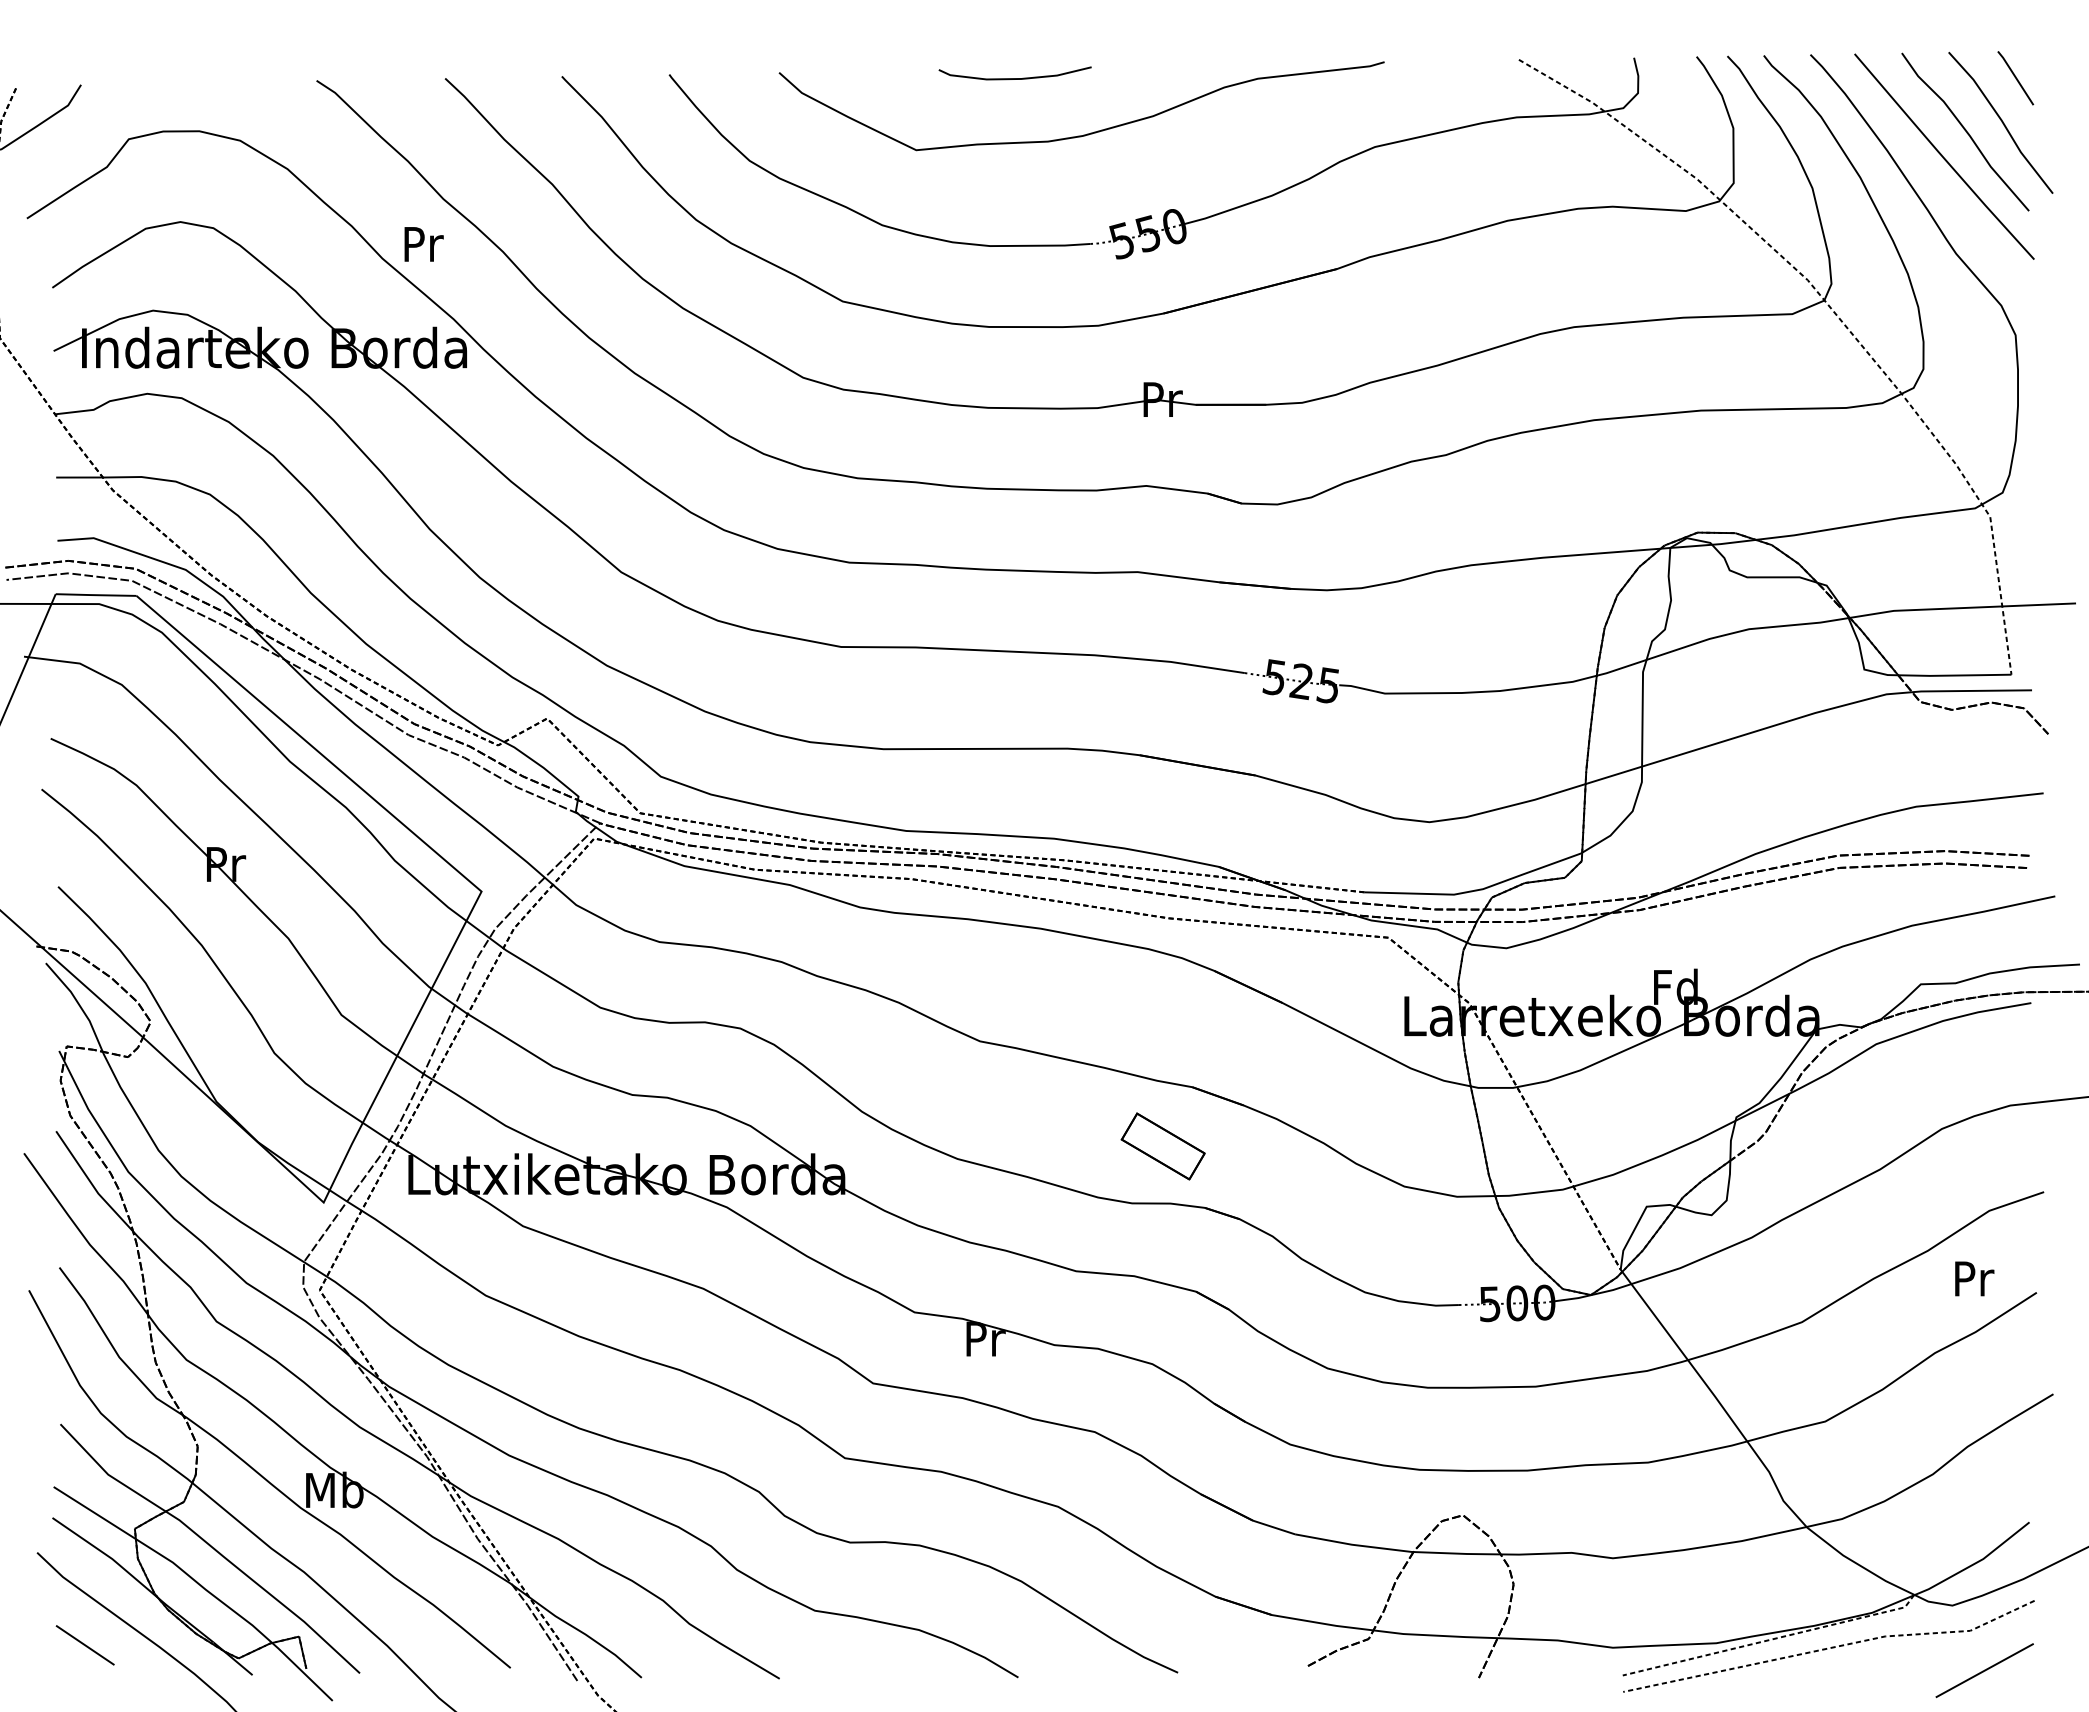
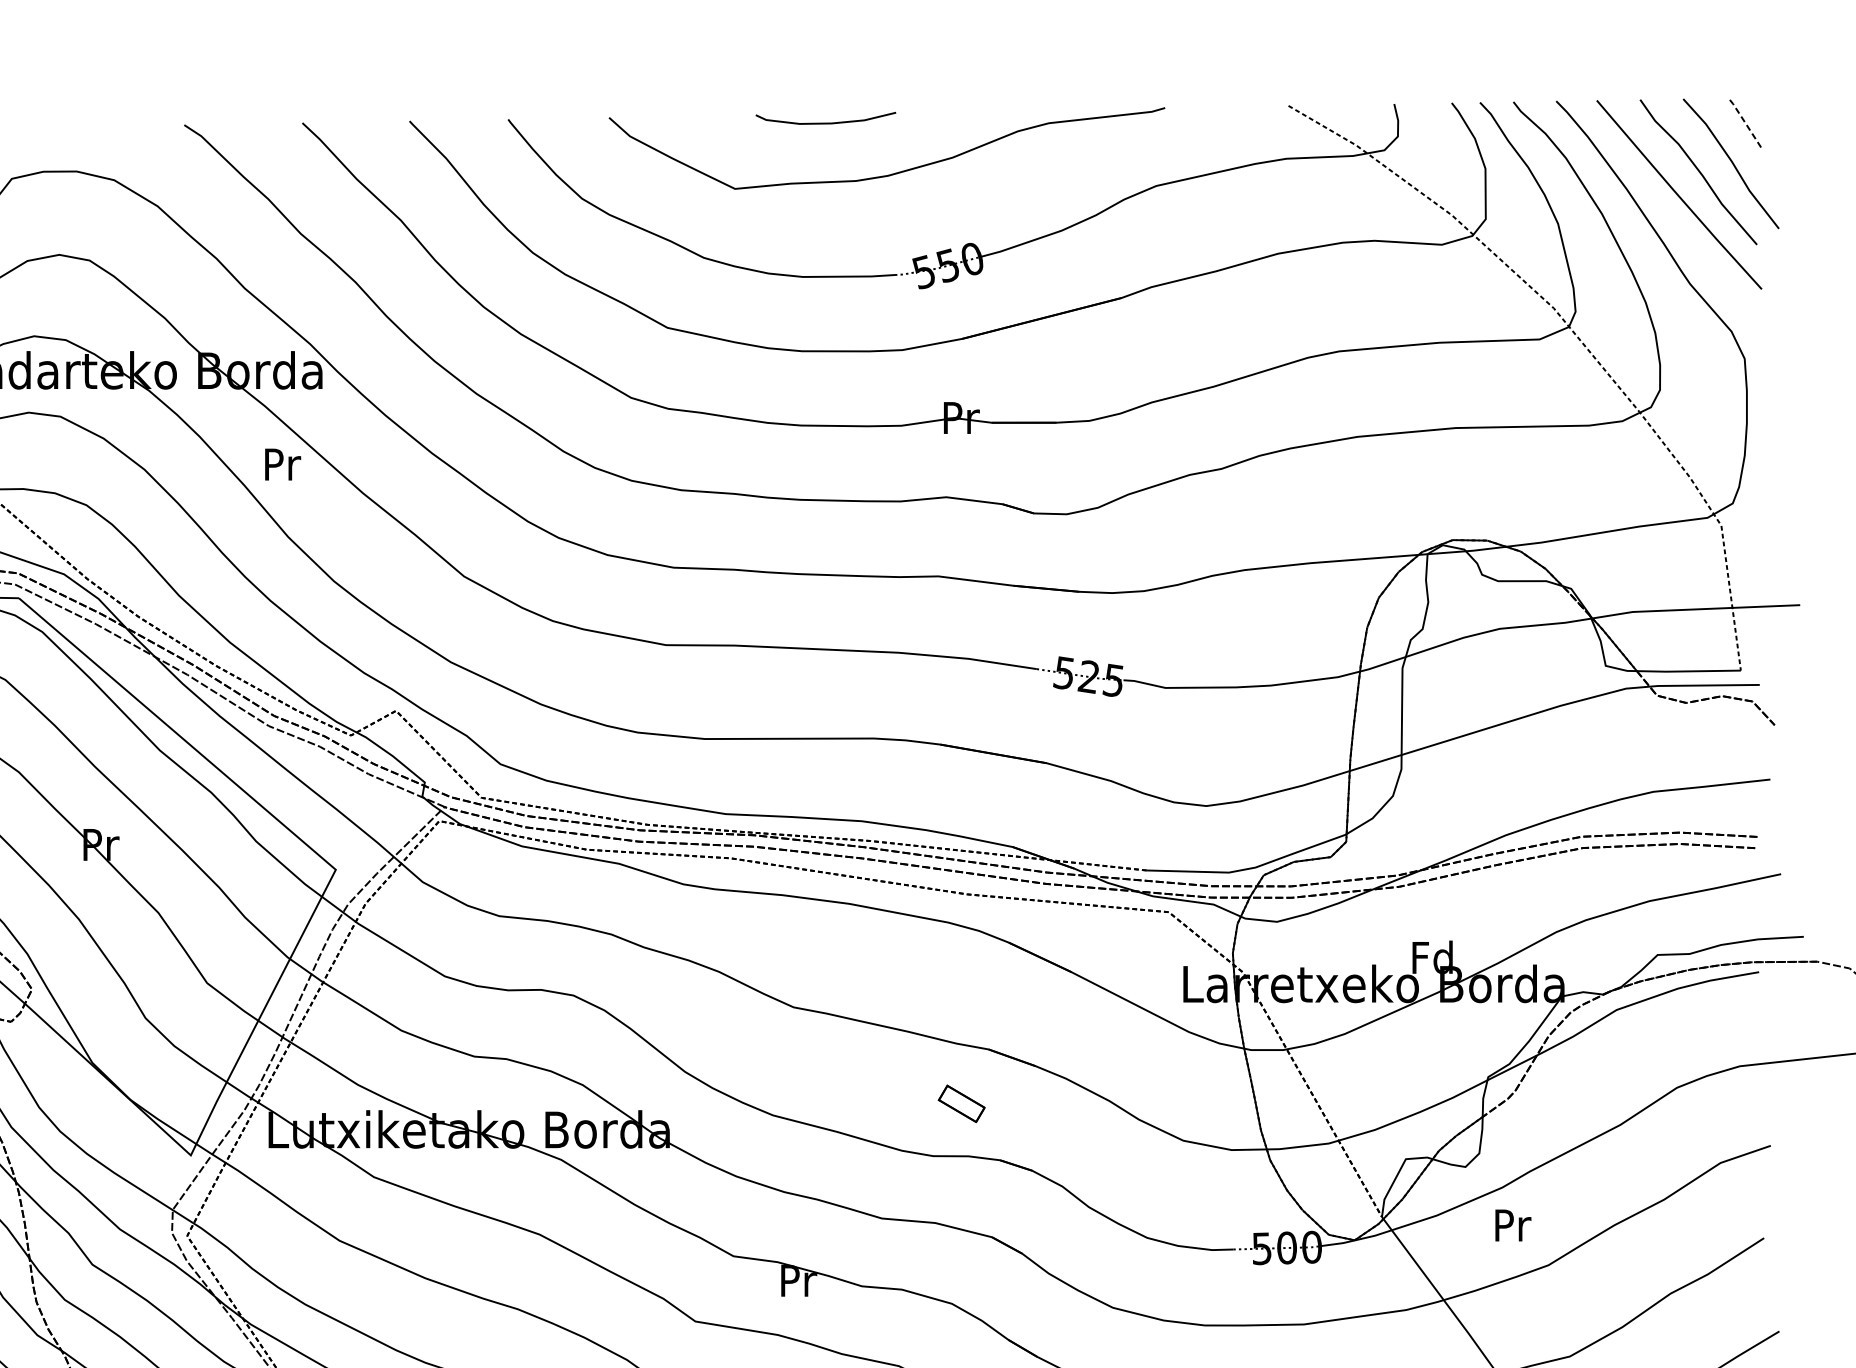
line: (2015, 76) -> (1744, 121), solid -> dashed
text: (423, 244) -> (282, 464), moved
part: (1162, 1146) -> (961, 1103), size x0.6
text: (1974, 1278) -> (1513, 1225), moved

